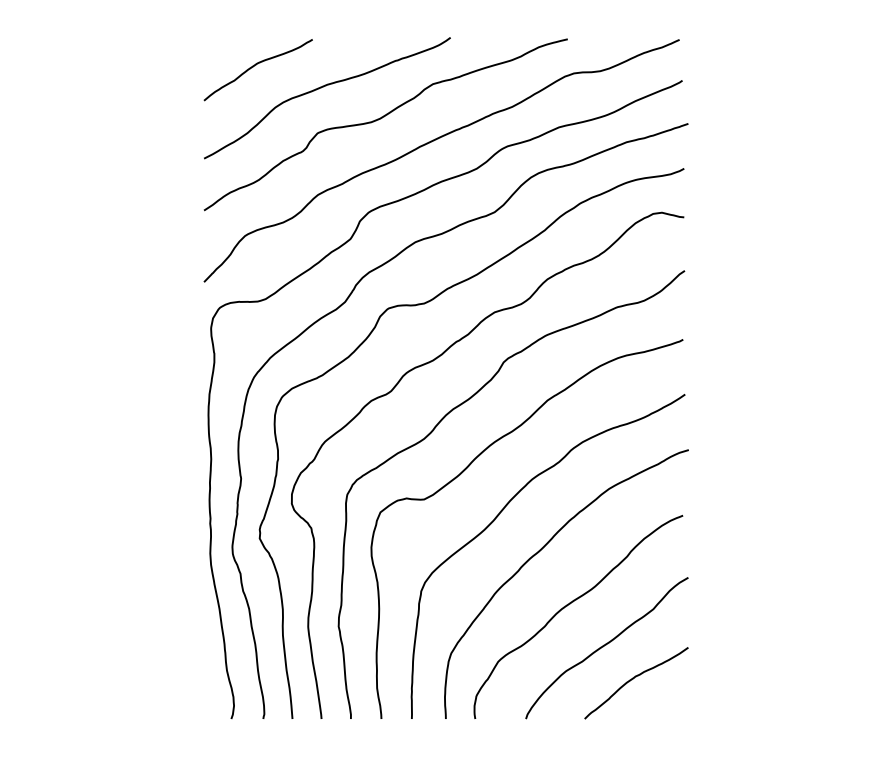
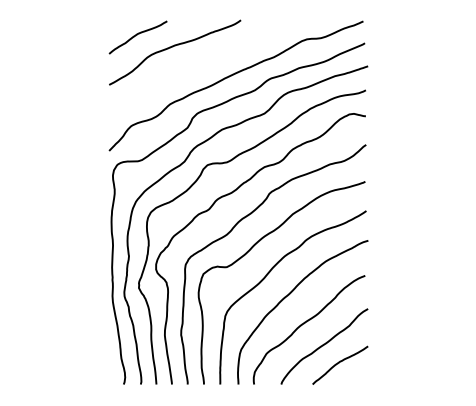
curve: (384, 118) -> (205, 63), removed

